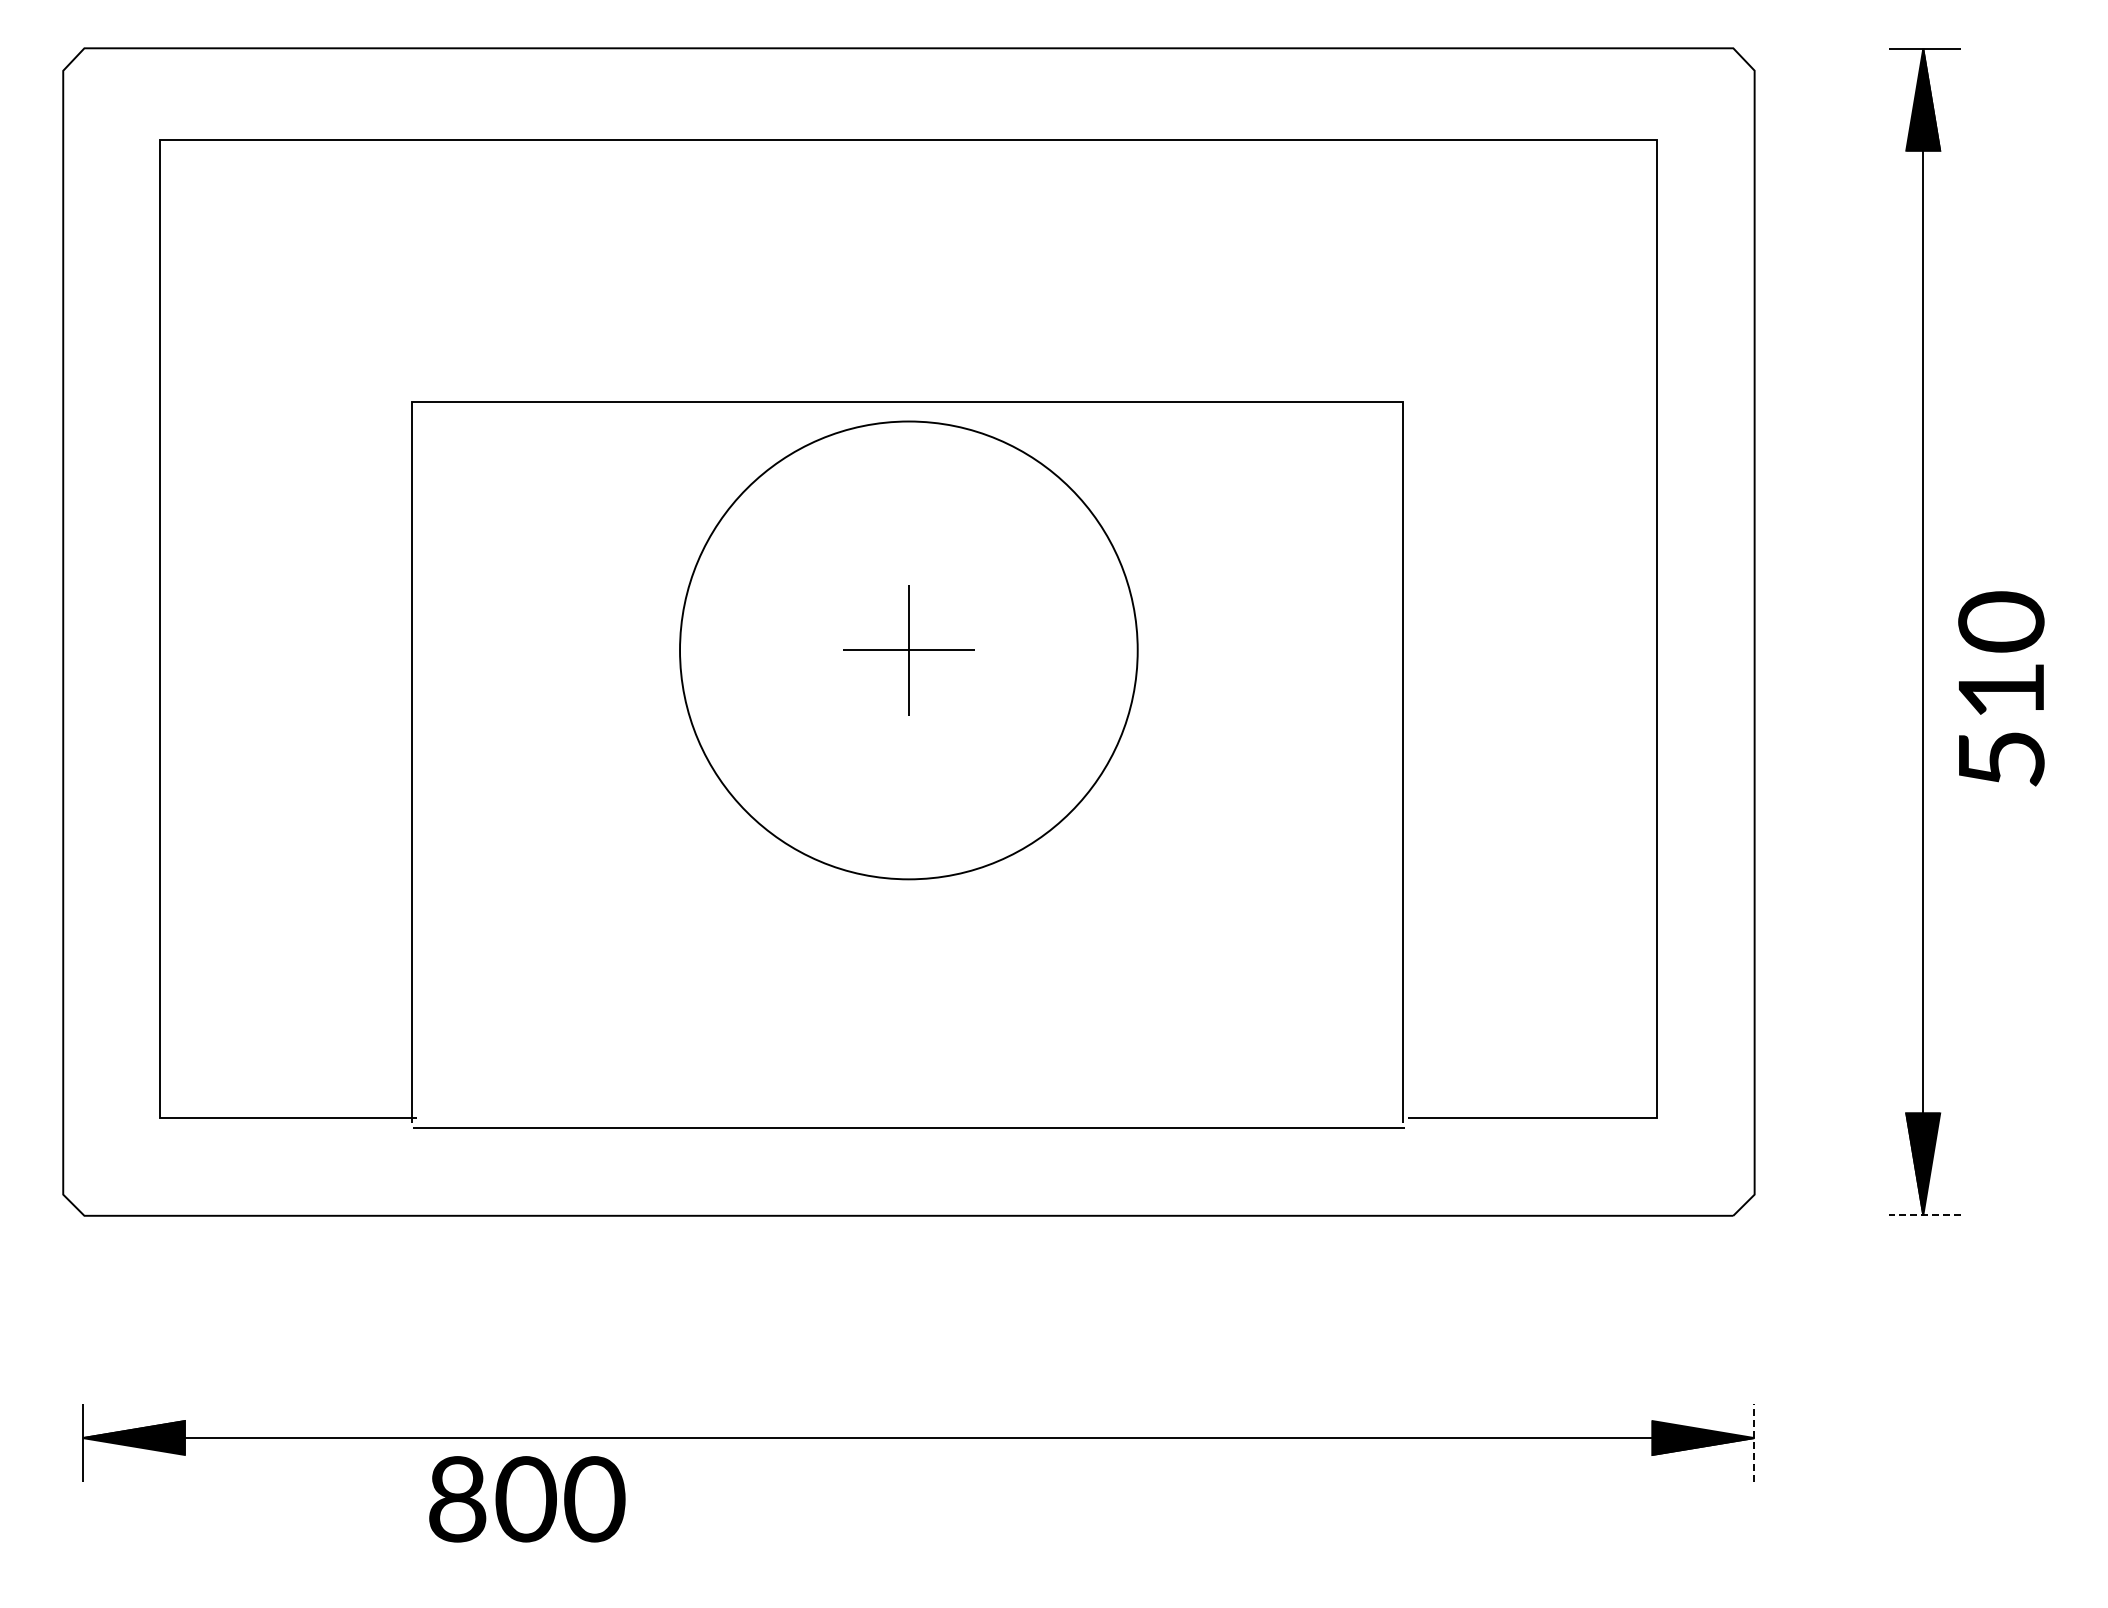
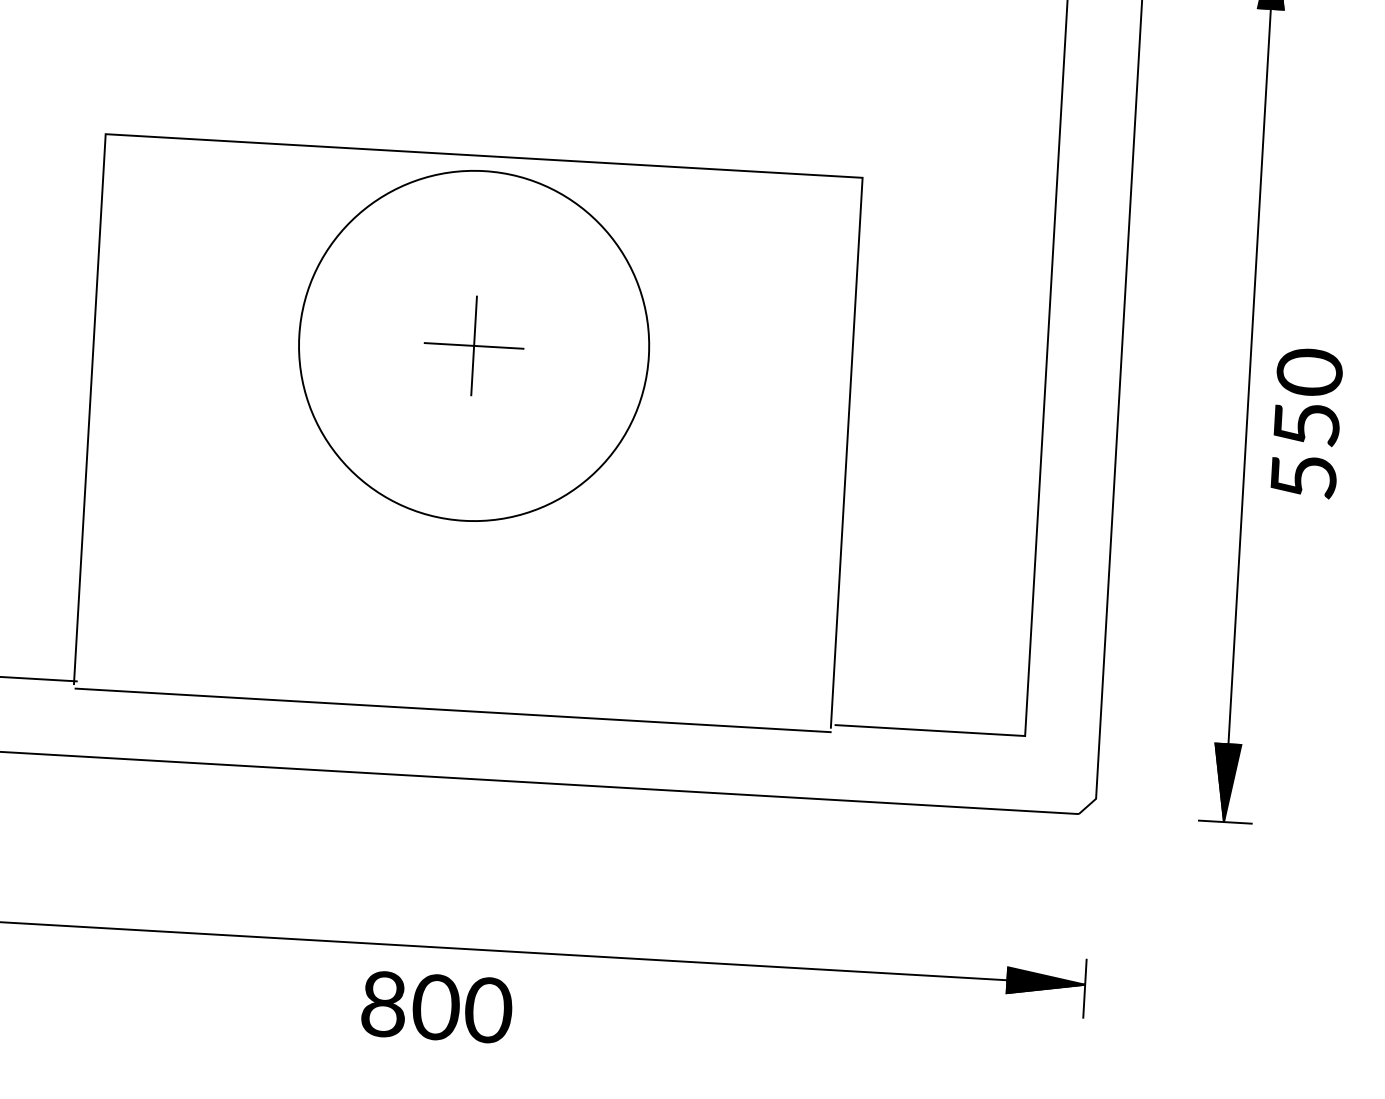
text: (2001, 690) -> (1306, 424), 510 -> 550
line: (1925, 1215) -> (1225, 822), dashed -> solid
line: (1754, 1442) -> (1085, 988), dashed -> solid
text: (527, 1499) -> (437, 1007), moved

